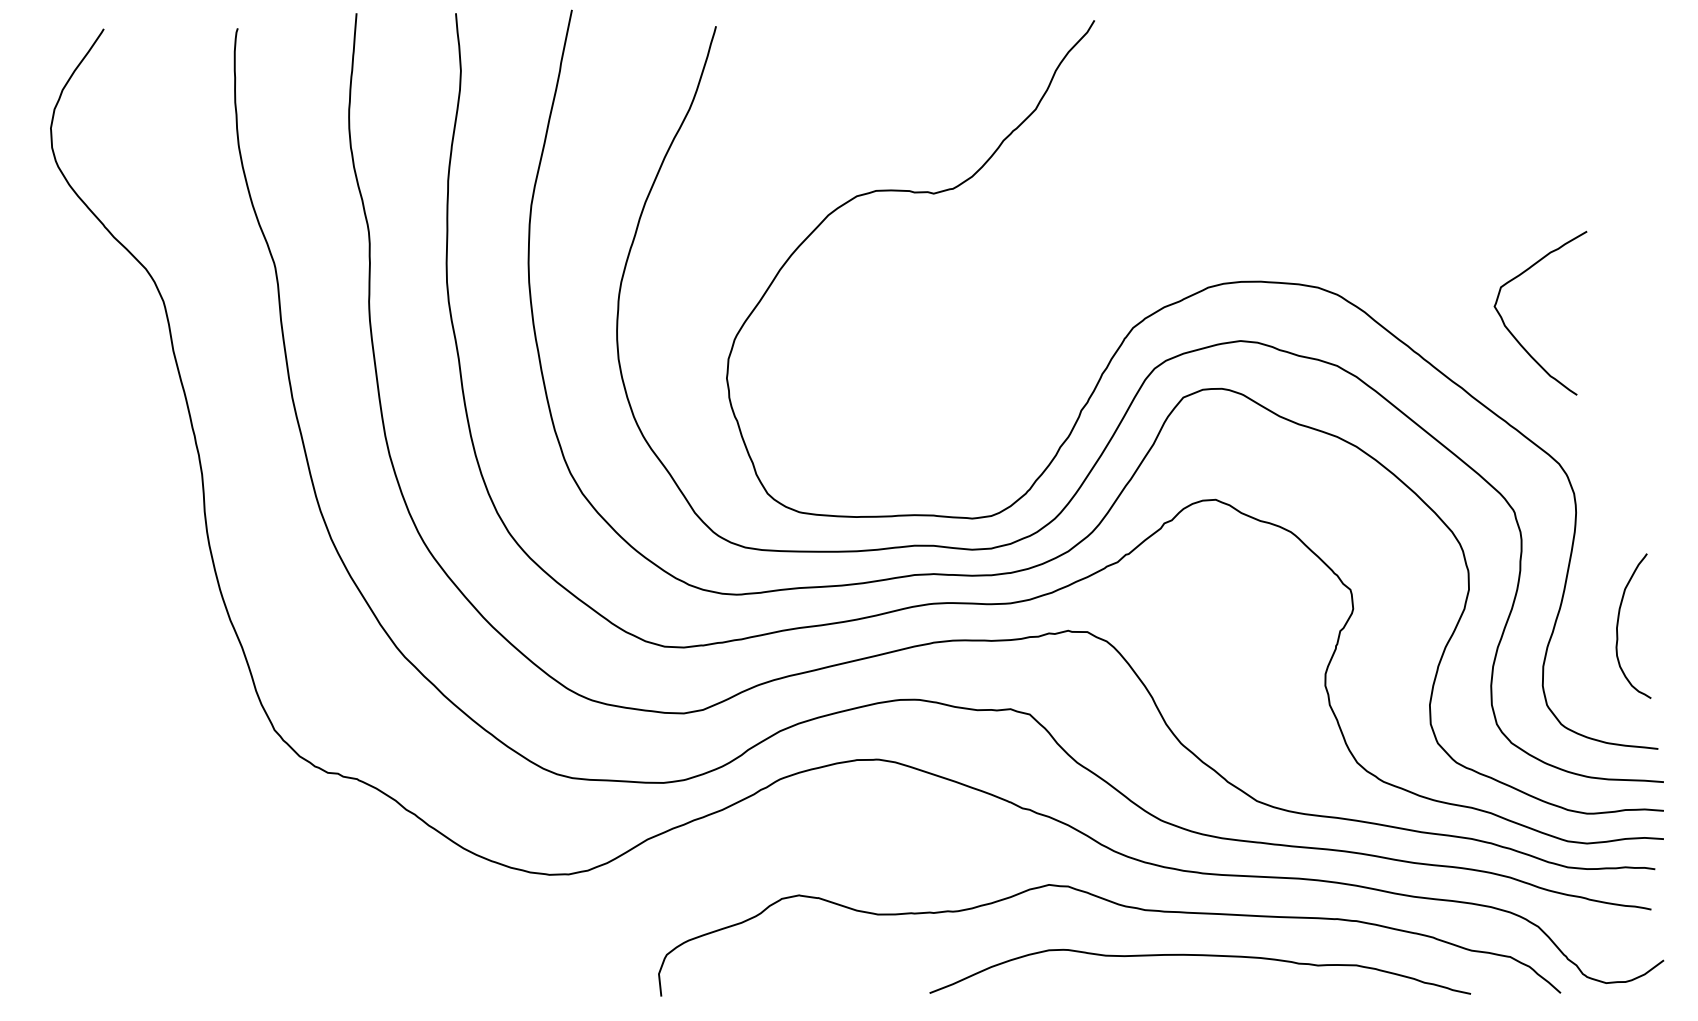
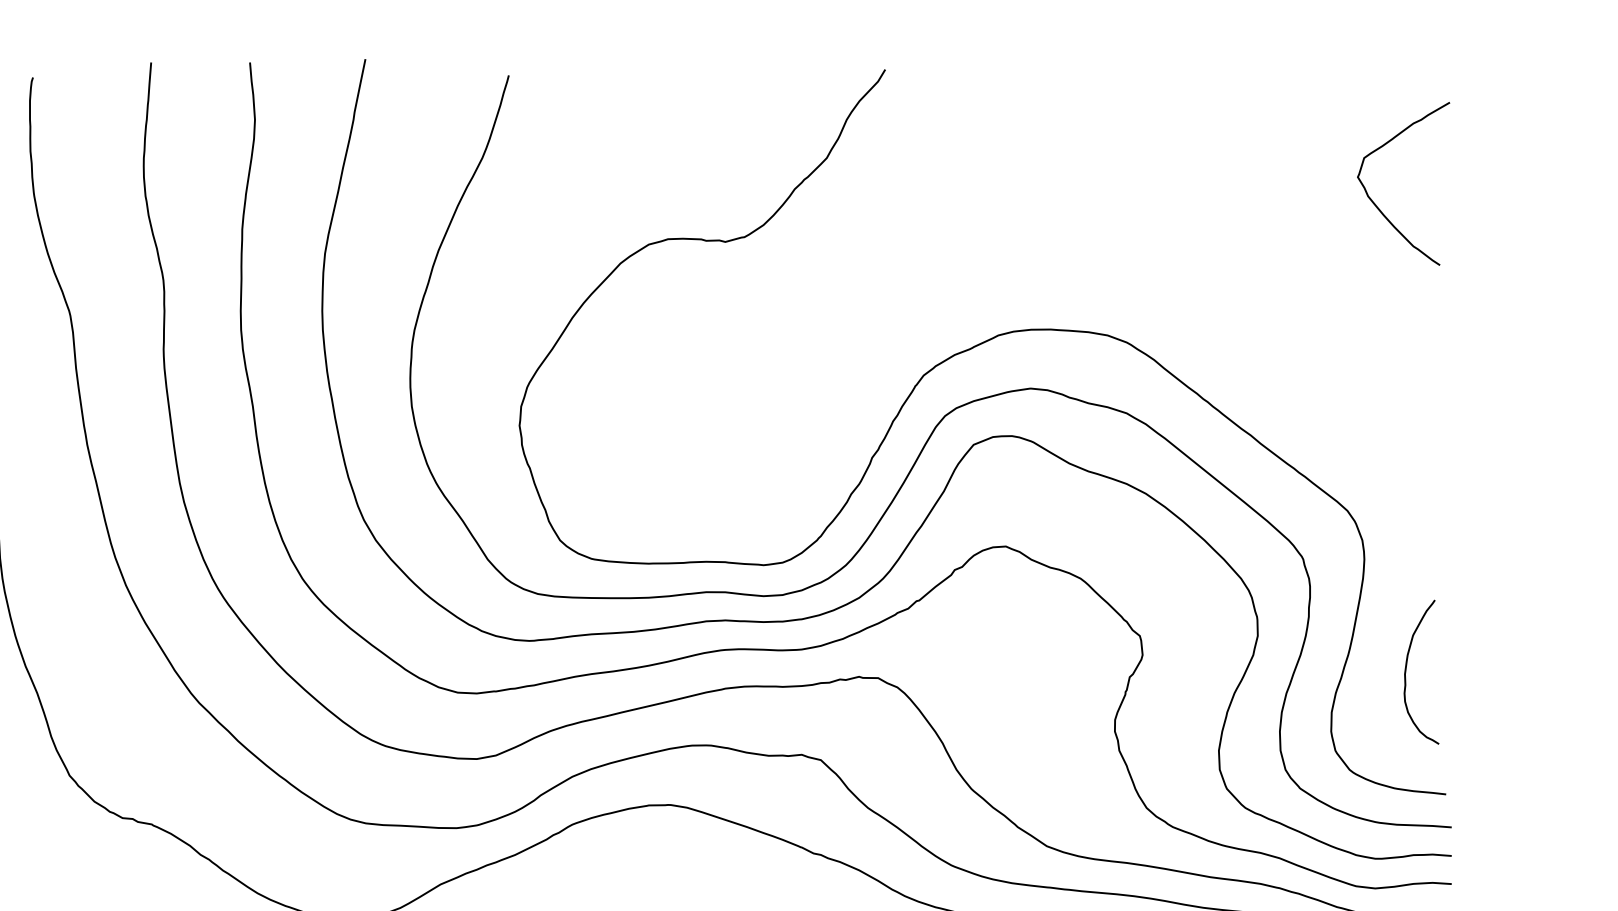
curve: (1514, 335) -> (1377, 205), moved

